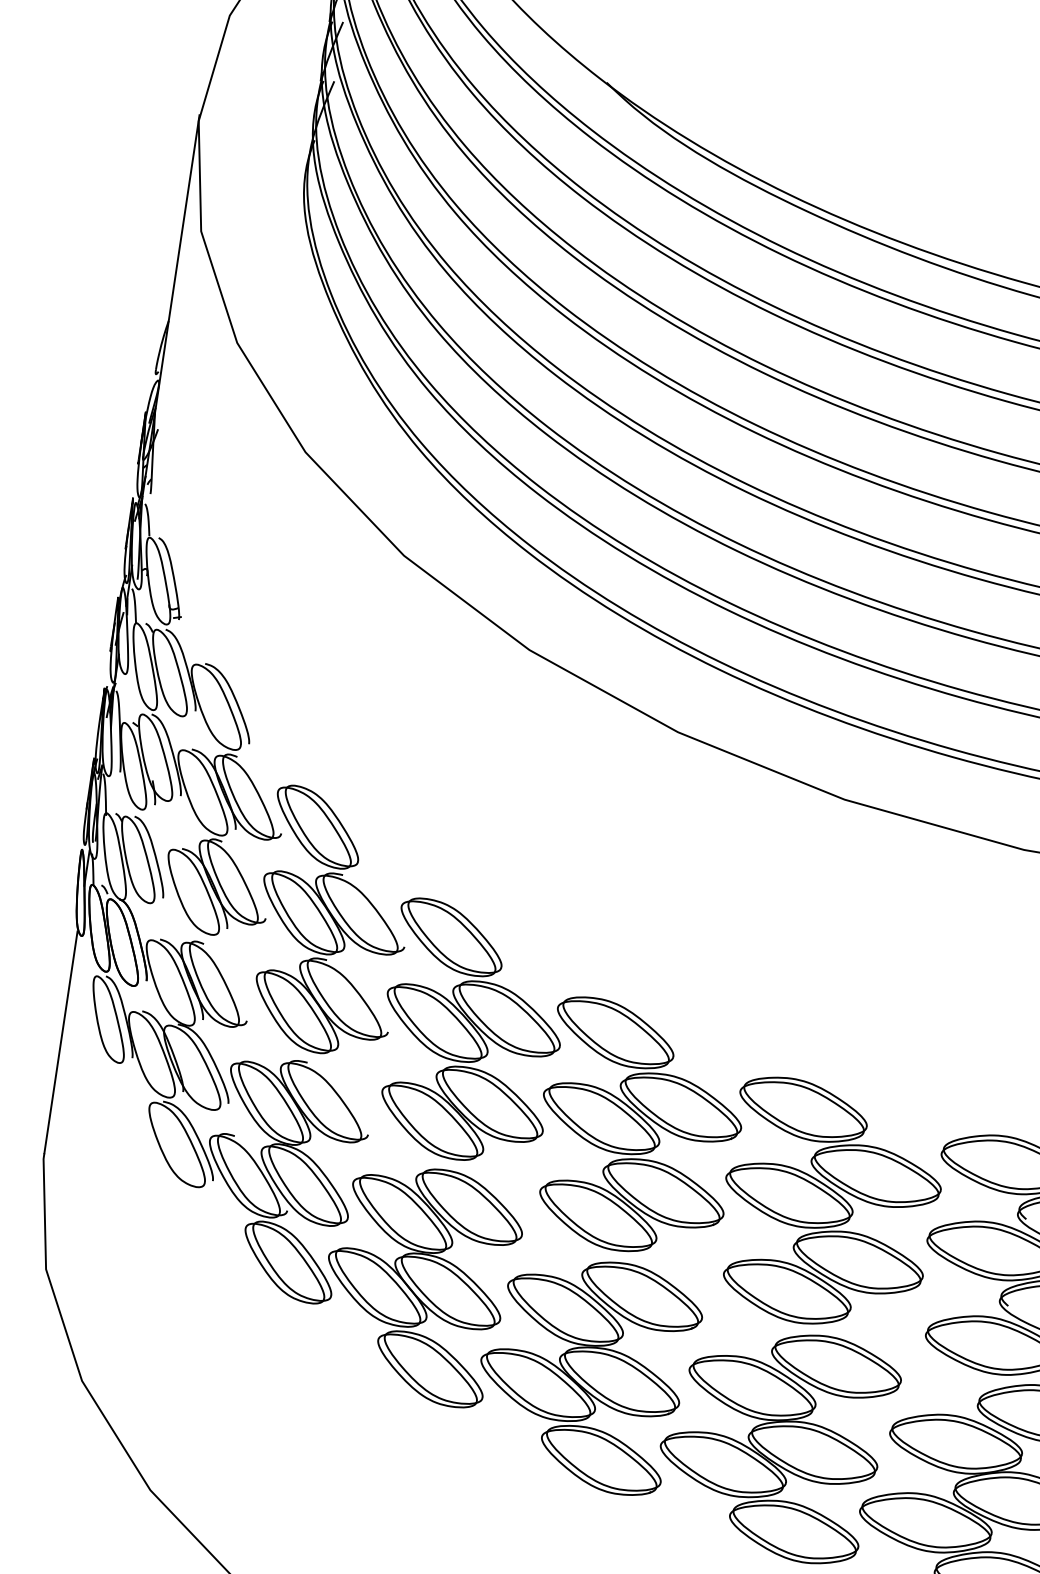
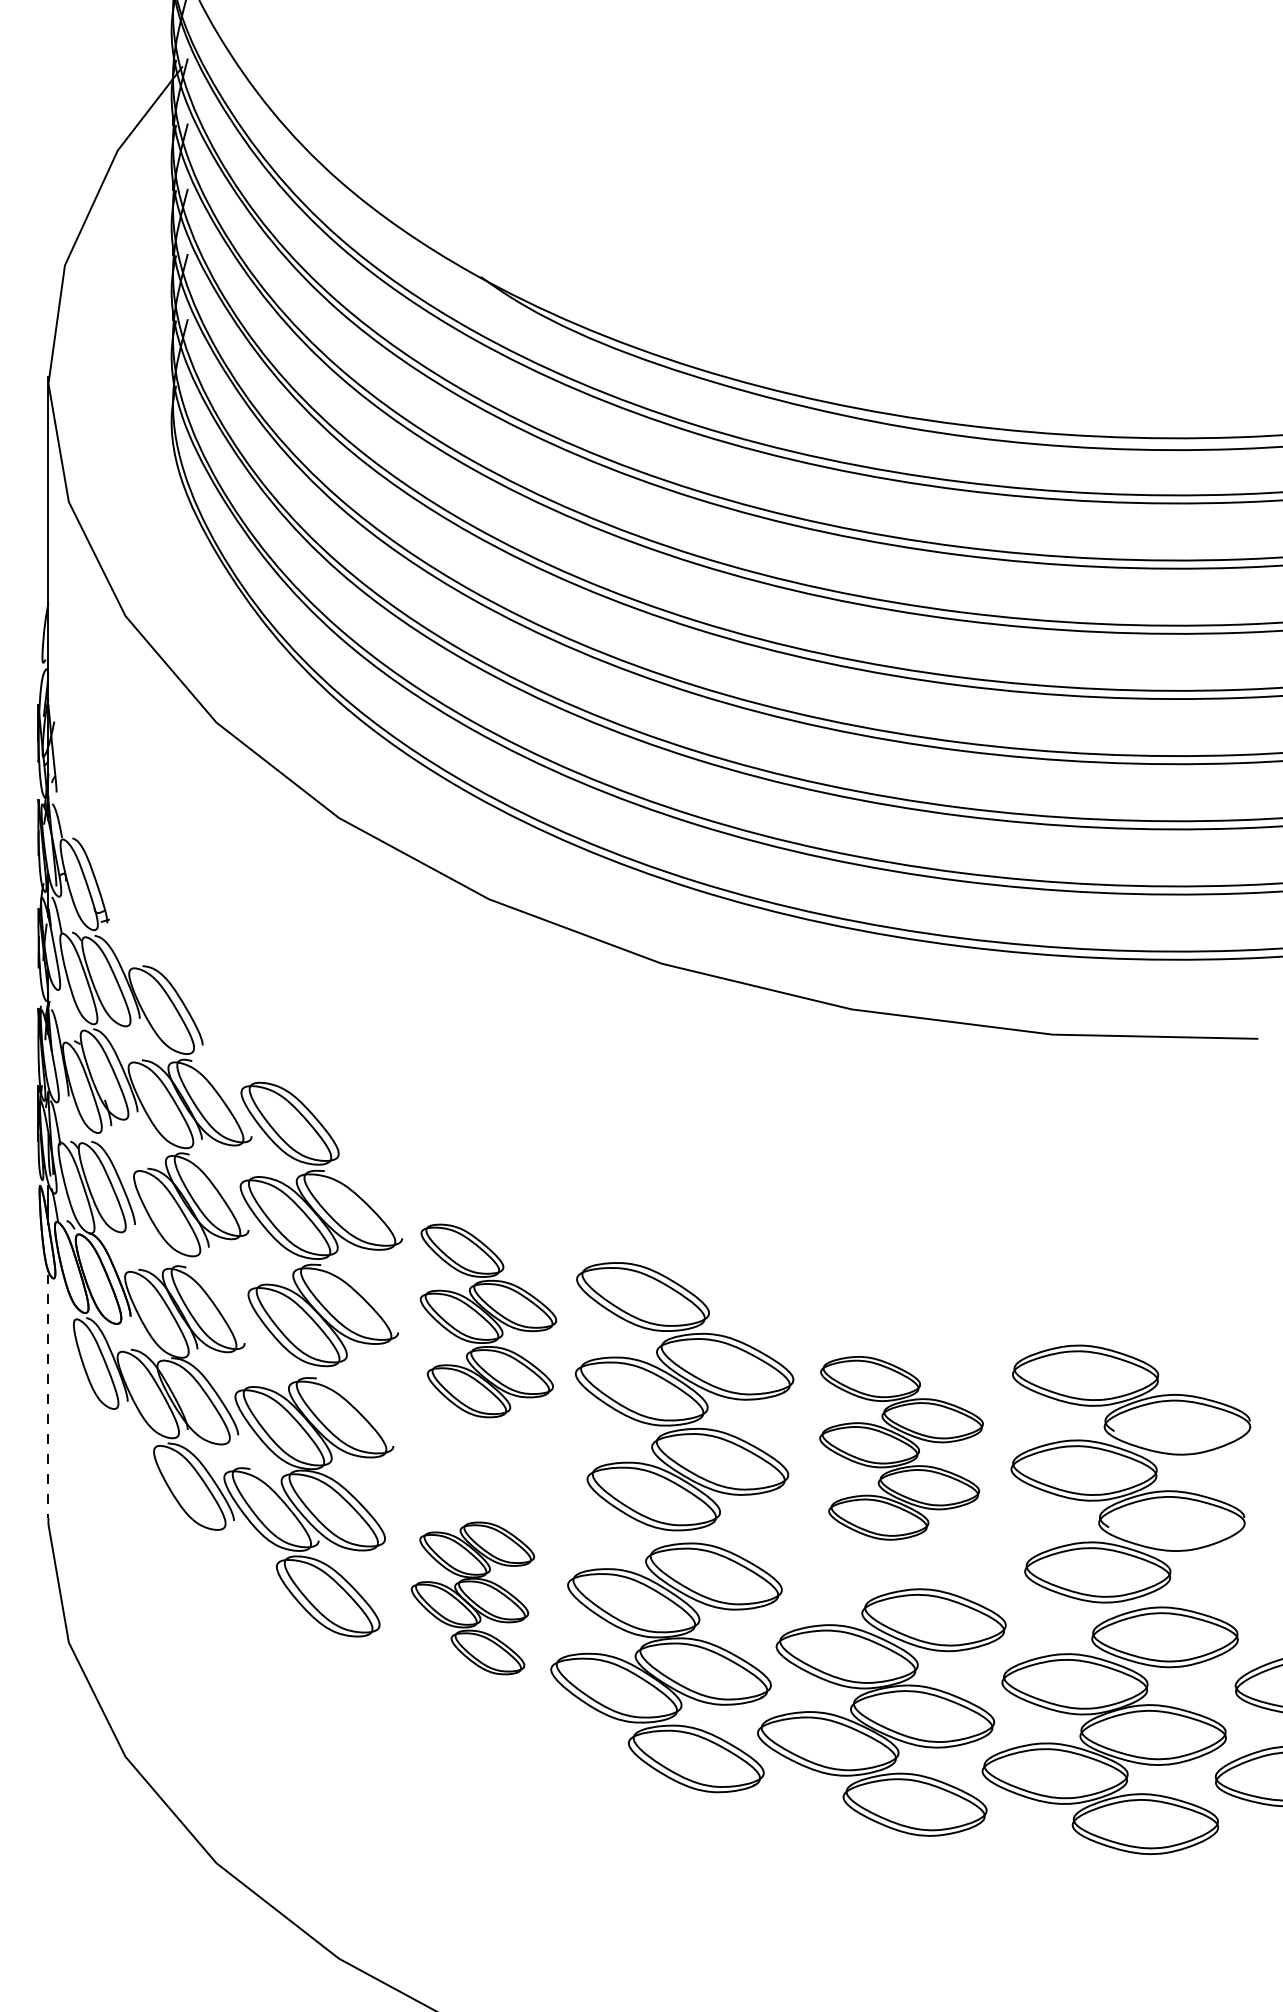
part: (471, 1033) -> (488, 1320), size x0.7
line: (61, 1042) -> (48, 1396), solid -> dashed
part: (830, 1205) -> (901, 1447), size x0.7
part: (419, 1284) -> (472, 1598), size x0.6

